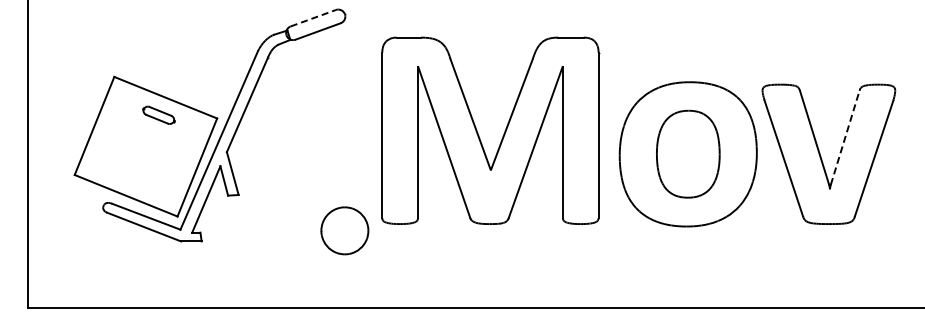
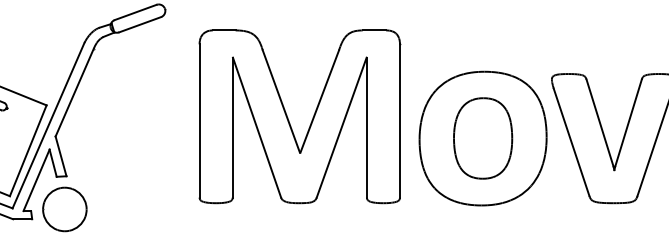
line: (313, 18) -> (135, 12), dashed -> solid
line: (845, 137) -> (628, 122), dashed -> solid
part: (344, 230) -> (64, 209), moved

